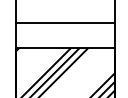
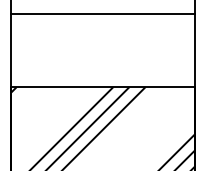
line: (65, 22) -> (102, 13), moved

